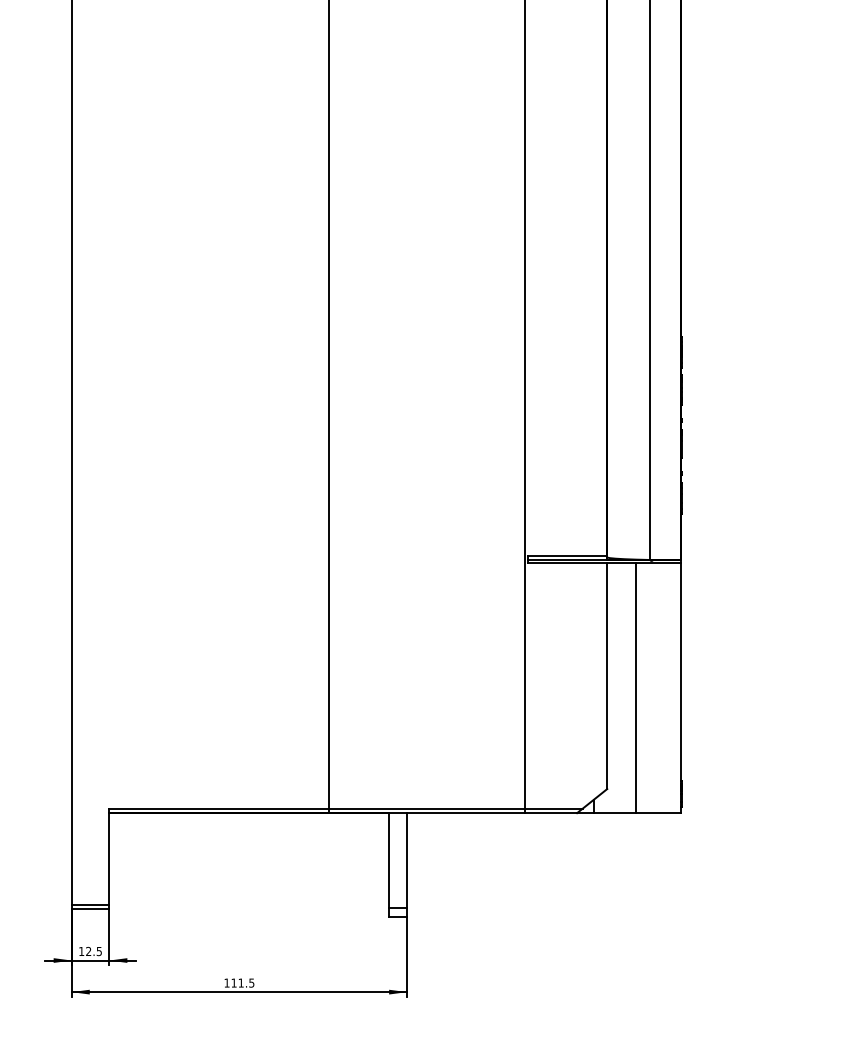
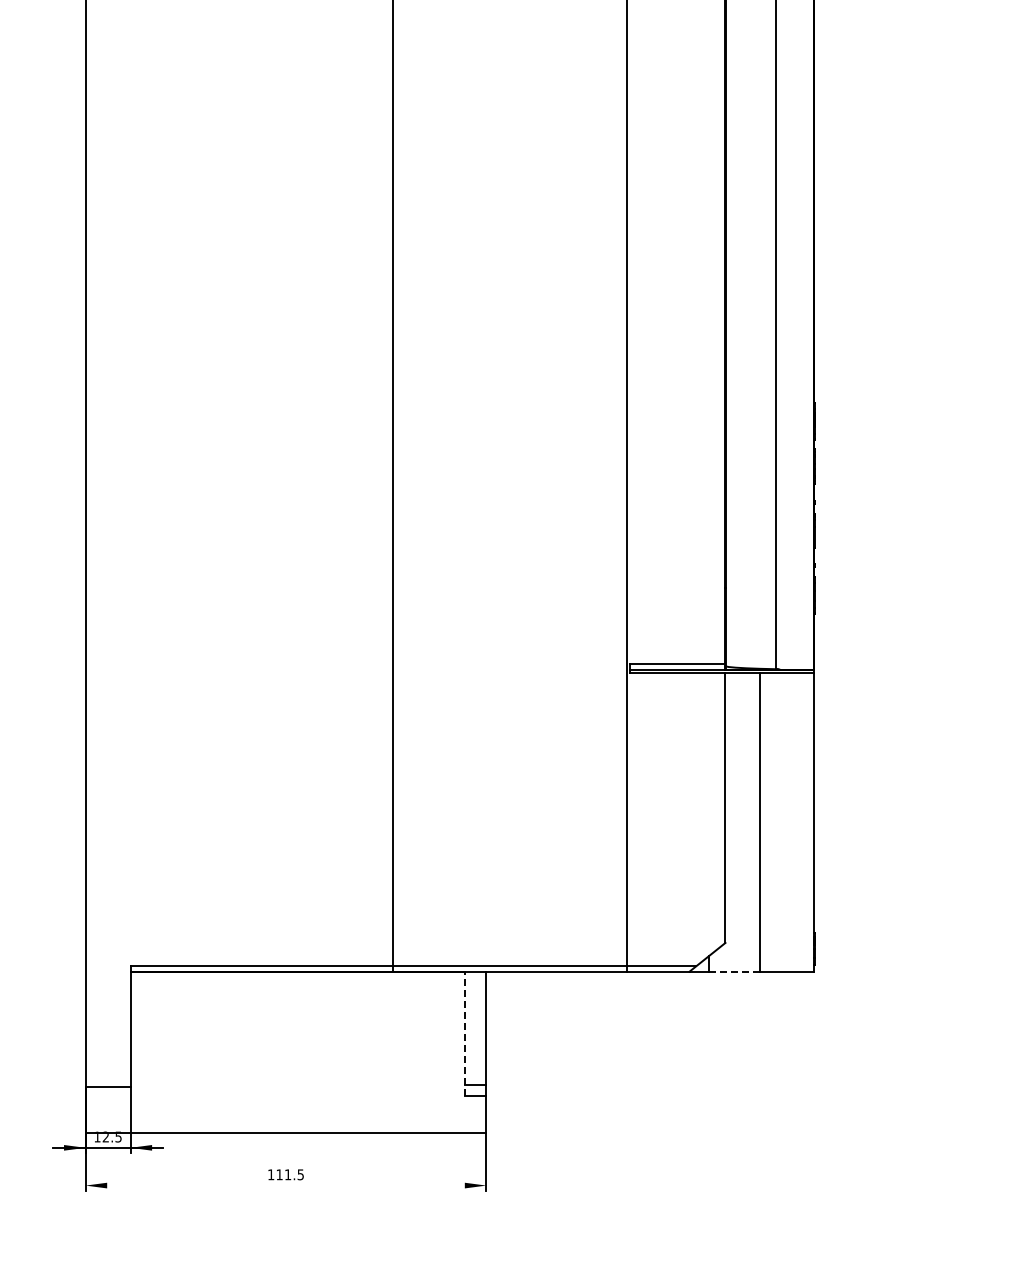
line: (615, 812) -> (735, 971), solid -> dashed
line: (388, 864) -> (464, 1033), solid -> dashed
line: (90, 905) -> (107, 1081), removed
line: (239, 992) -> (285, 1132), moved

